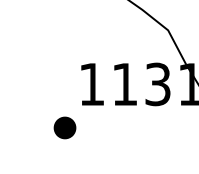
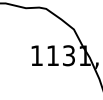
part: (64, 127) -> (23, 76), removed

